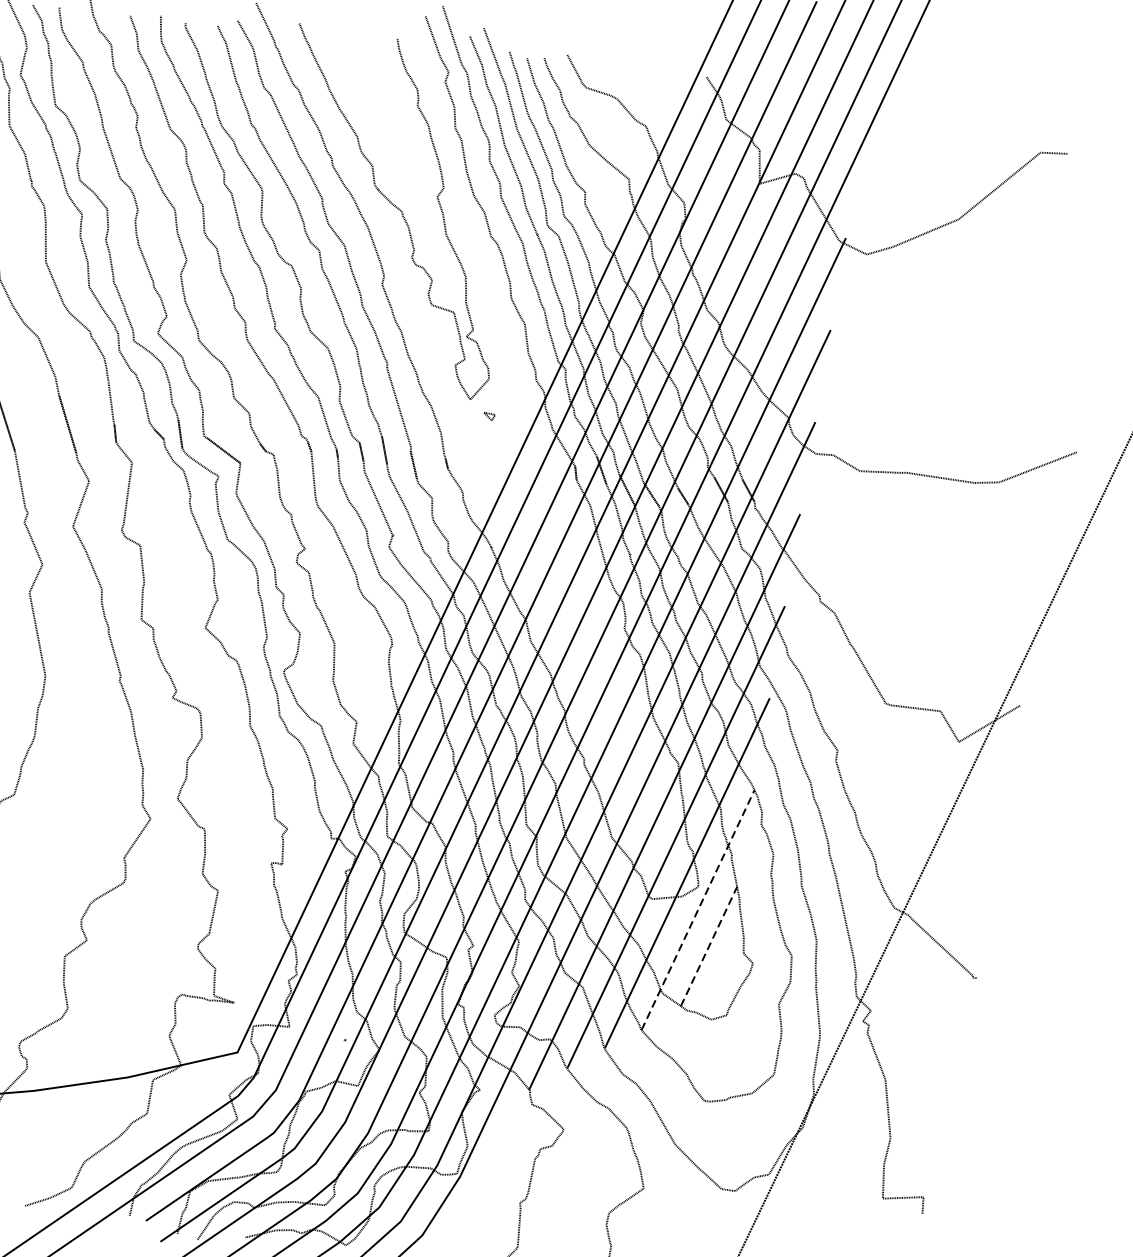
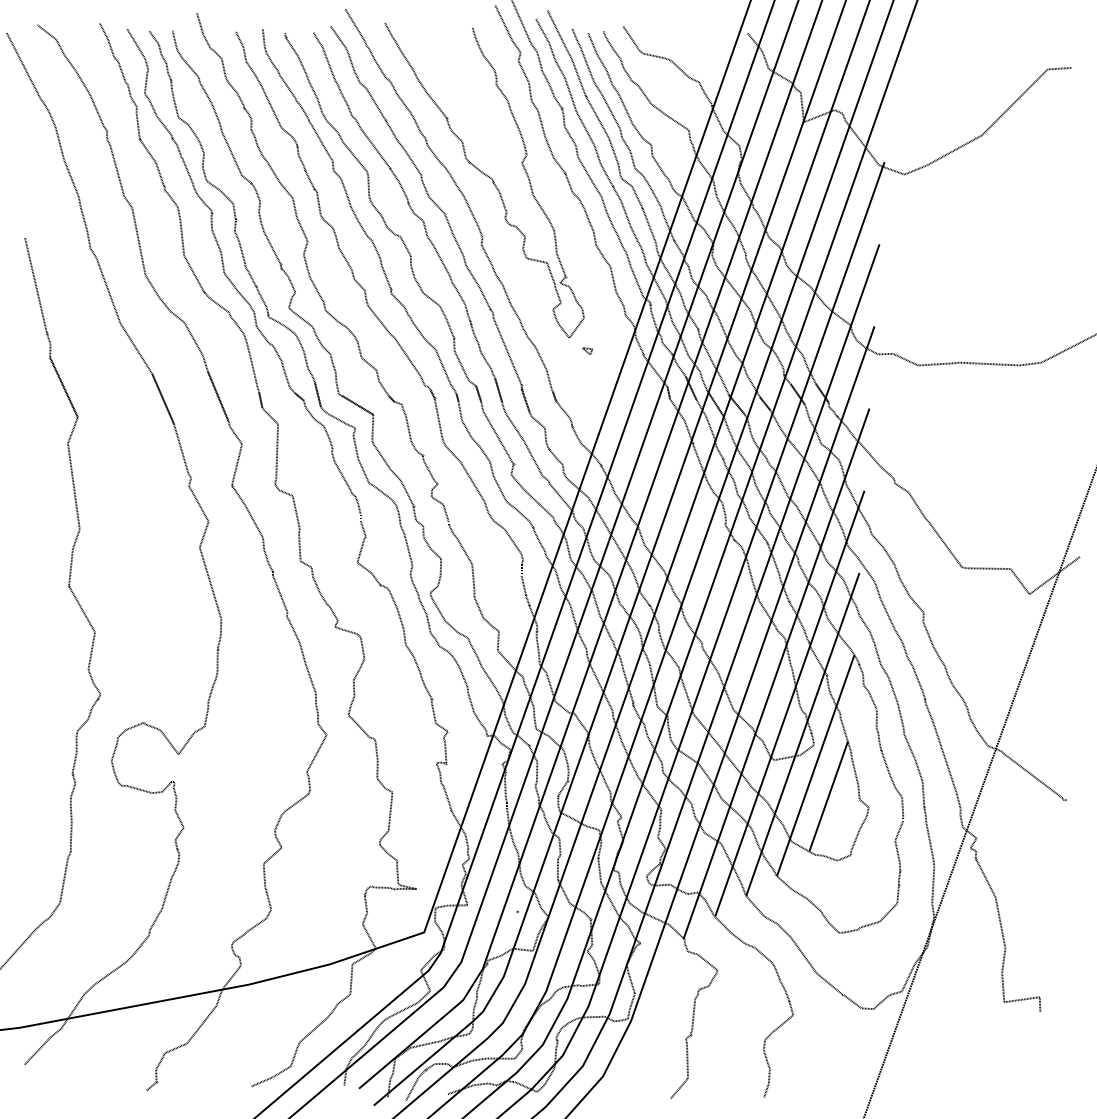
line: (697, 909) -> (815, 765), dashed -> solid
line: (708, 946) -> (828, 796), dashed -> solid

